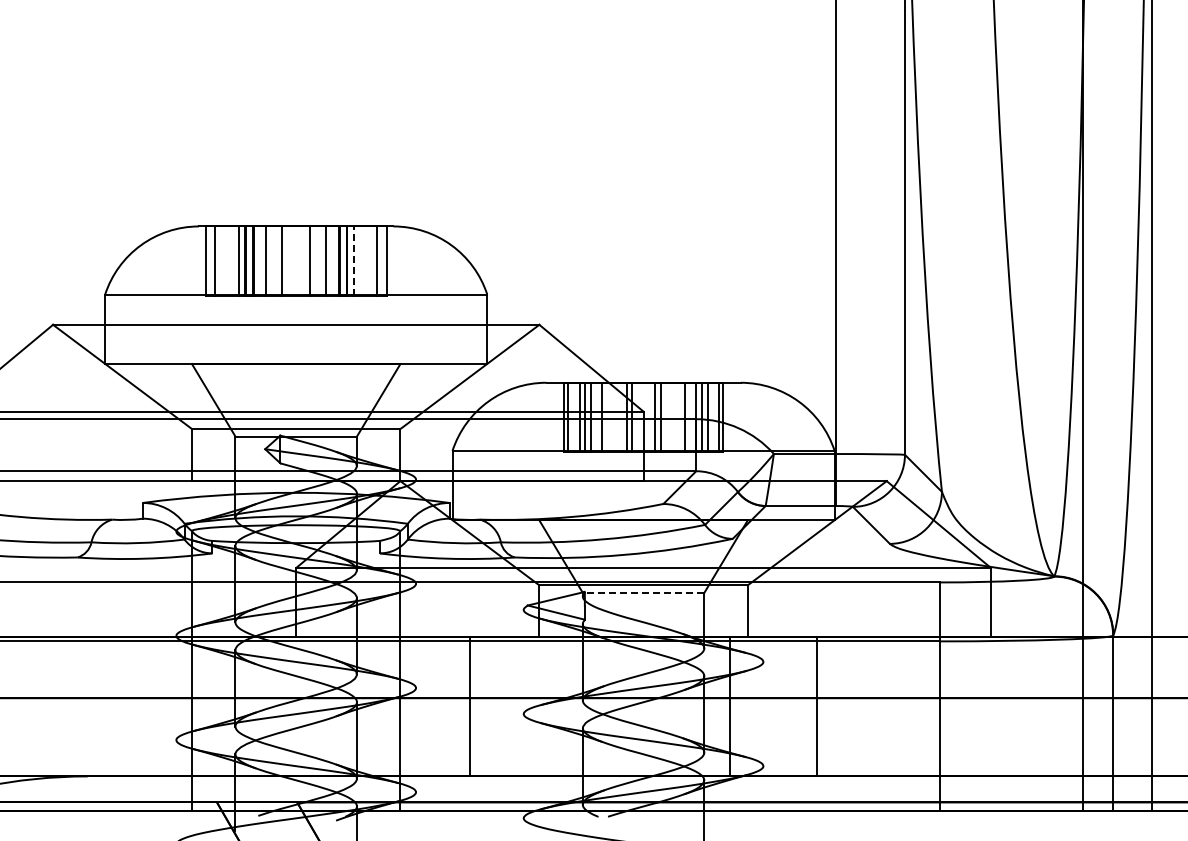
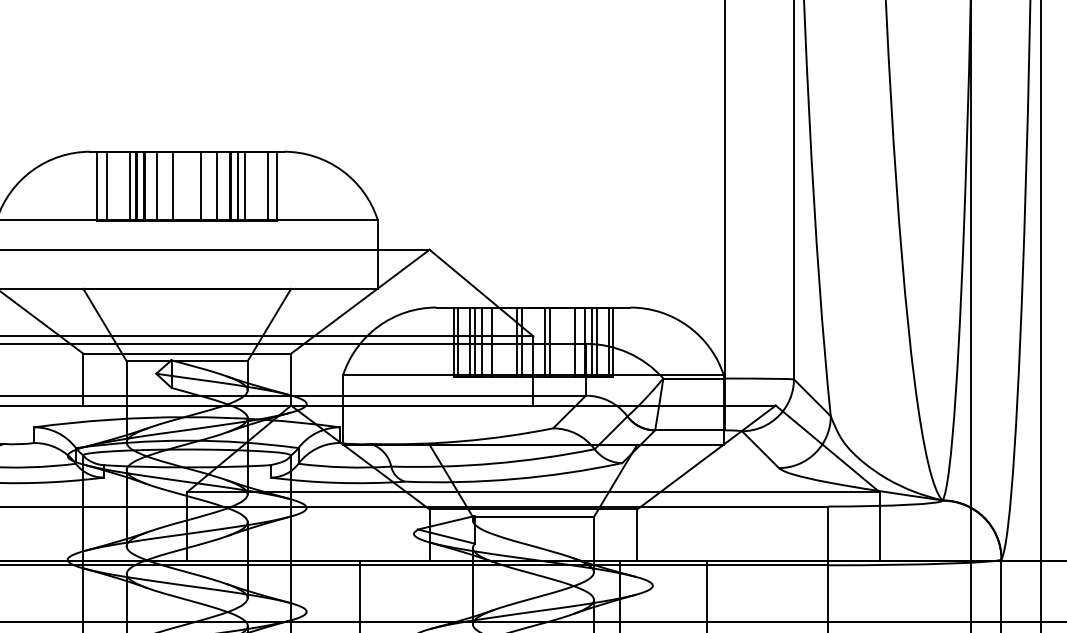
line: (353, 261) -> (244, 186), dashed -> solid
line: (643, 592) -> (533, 516), dashed -> solid

